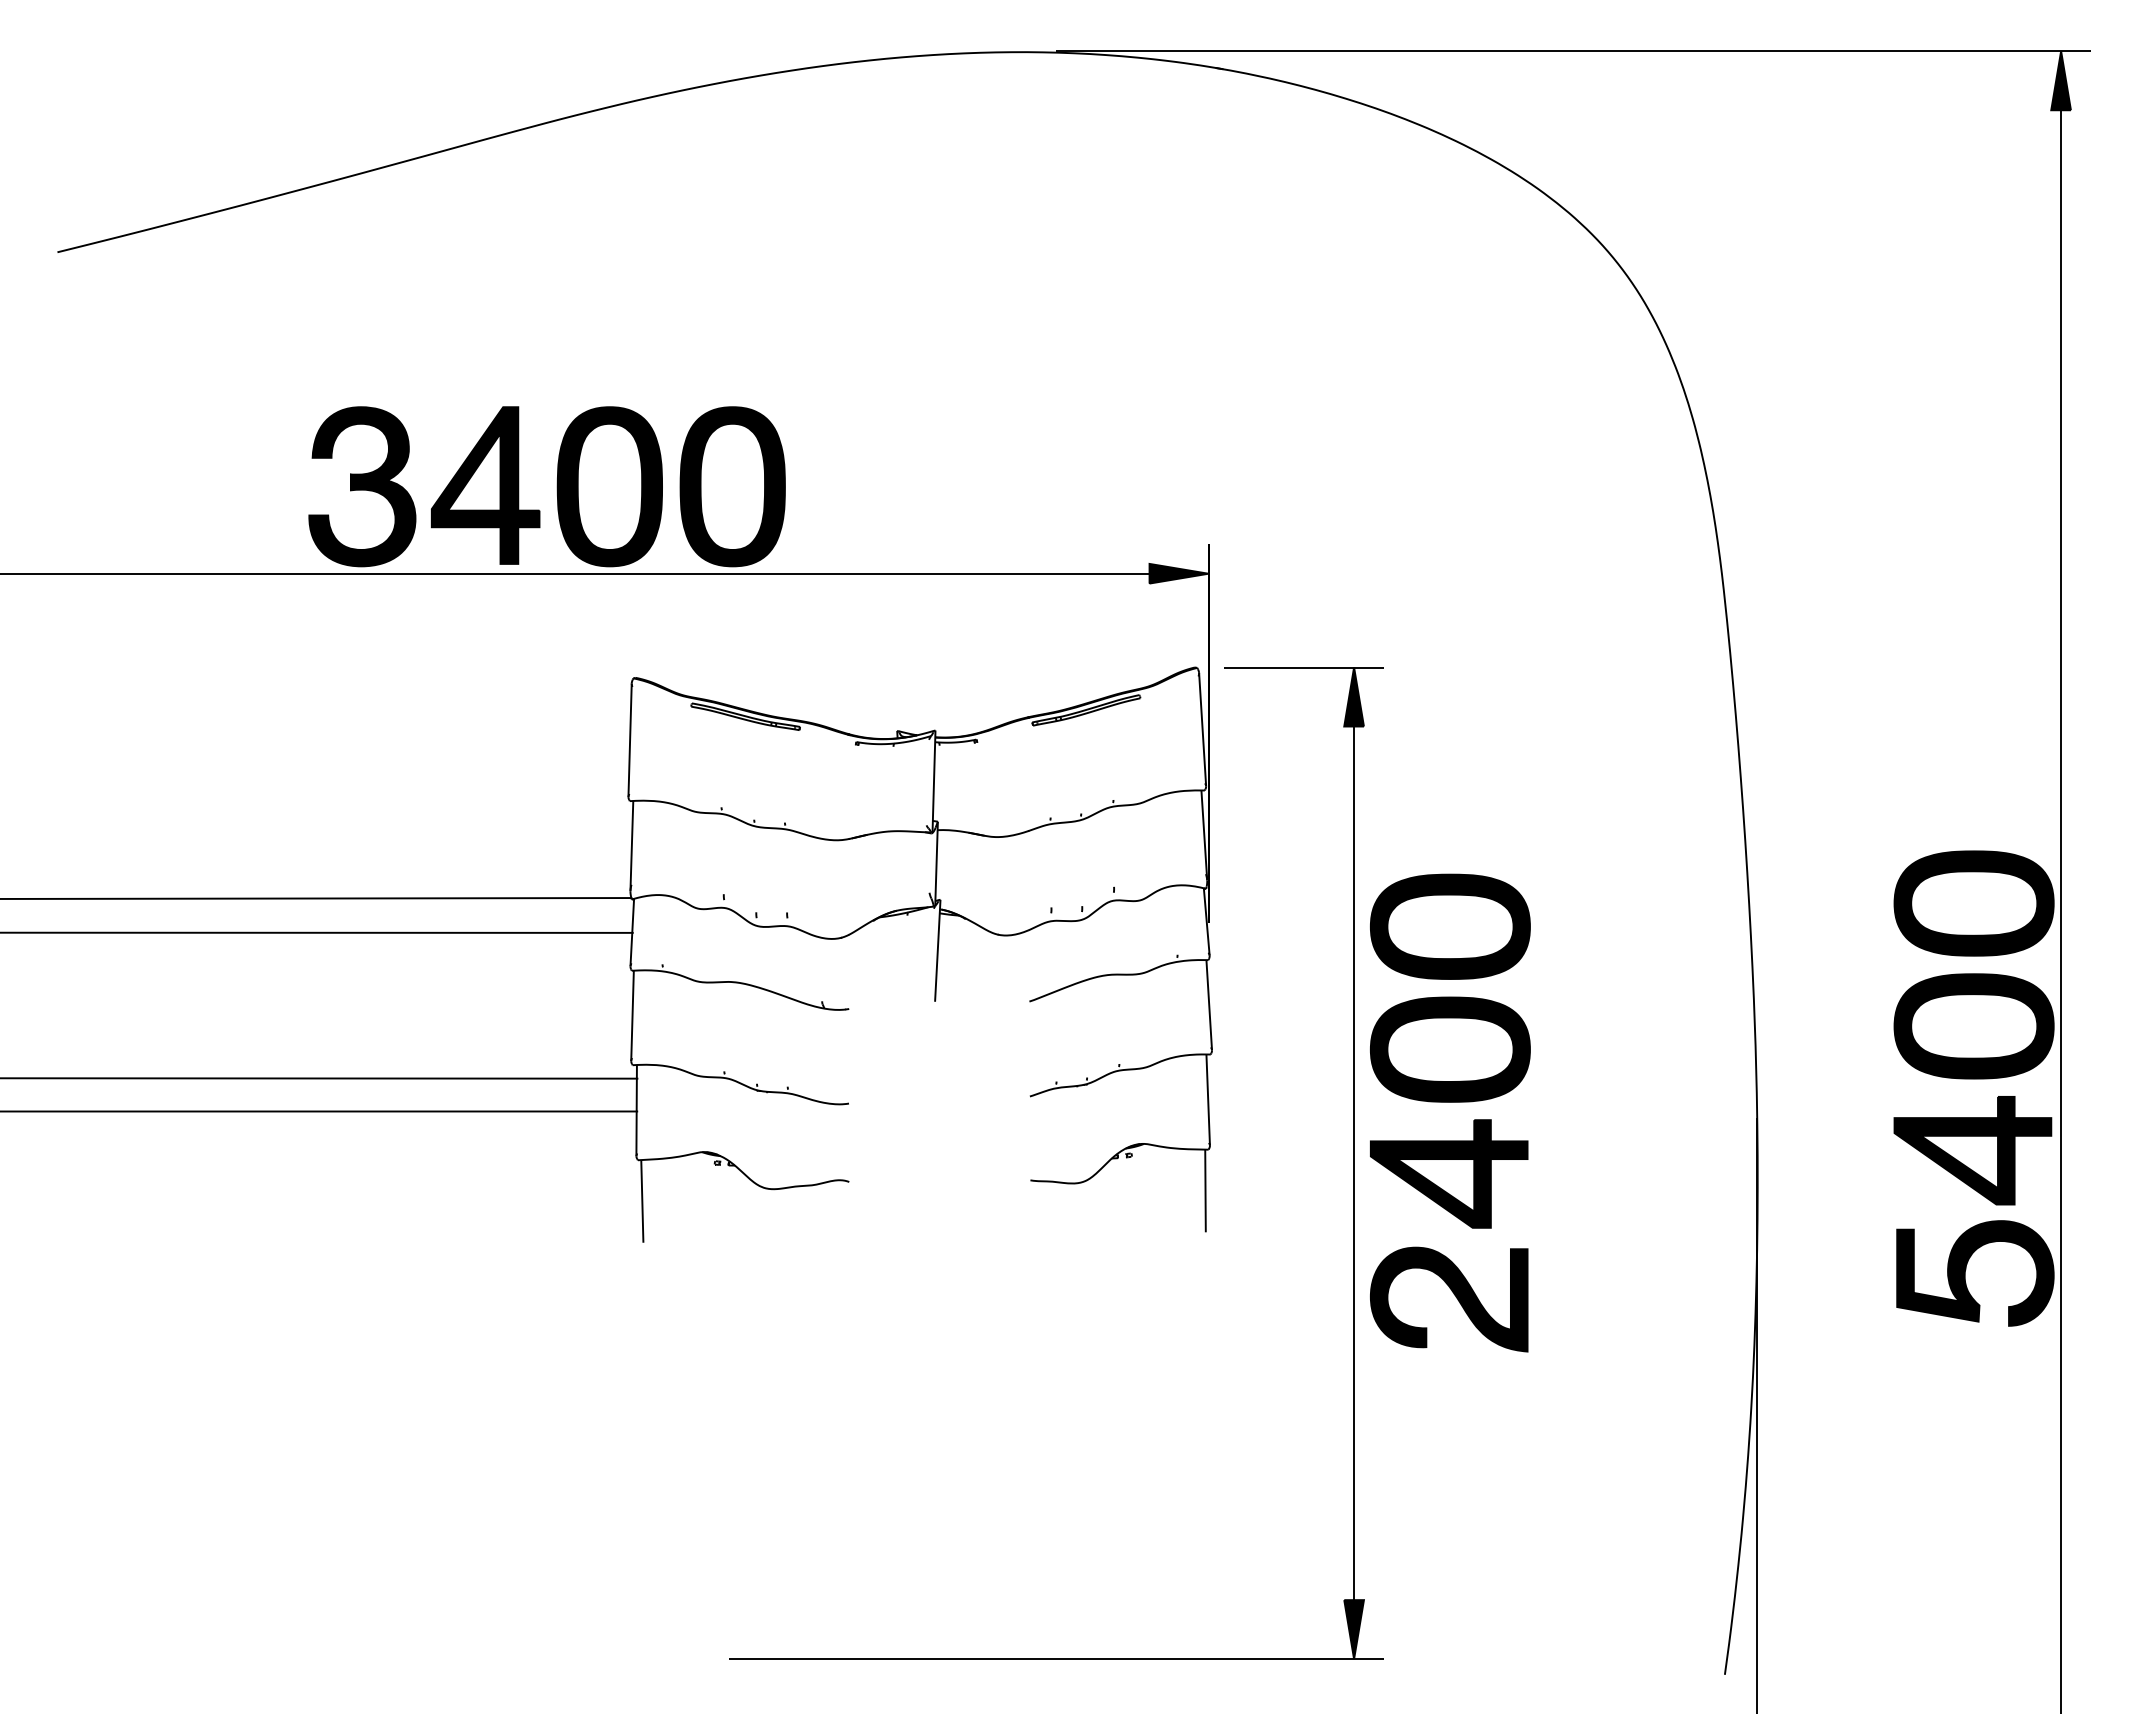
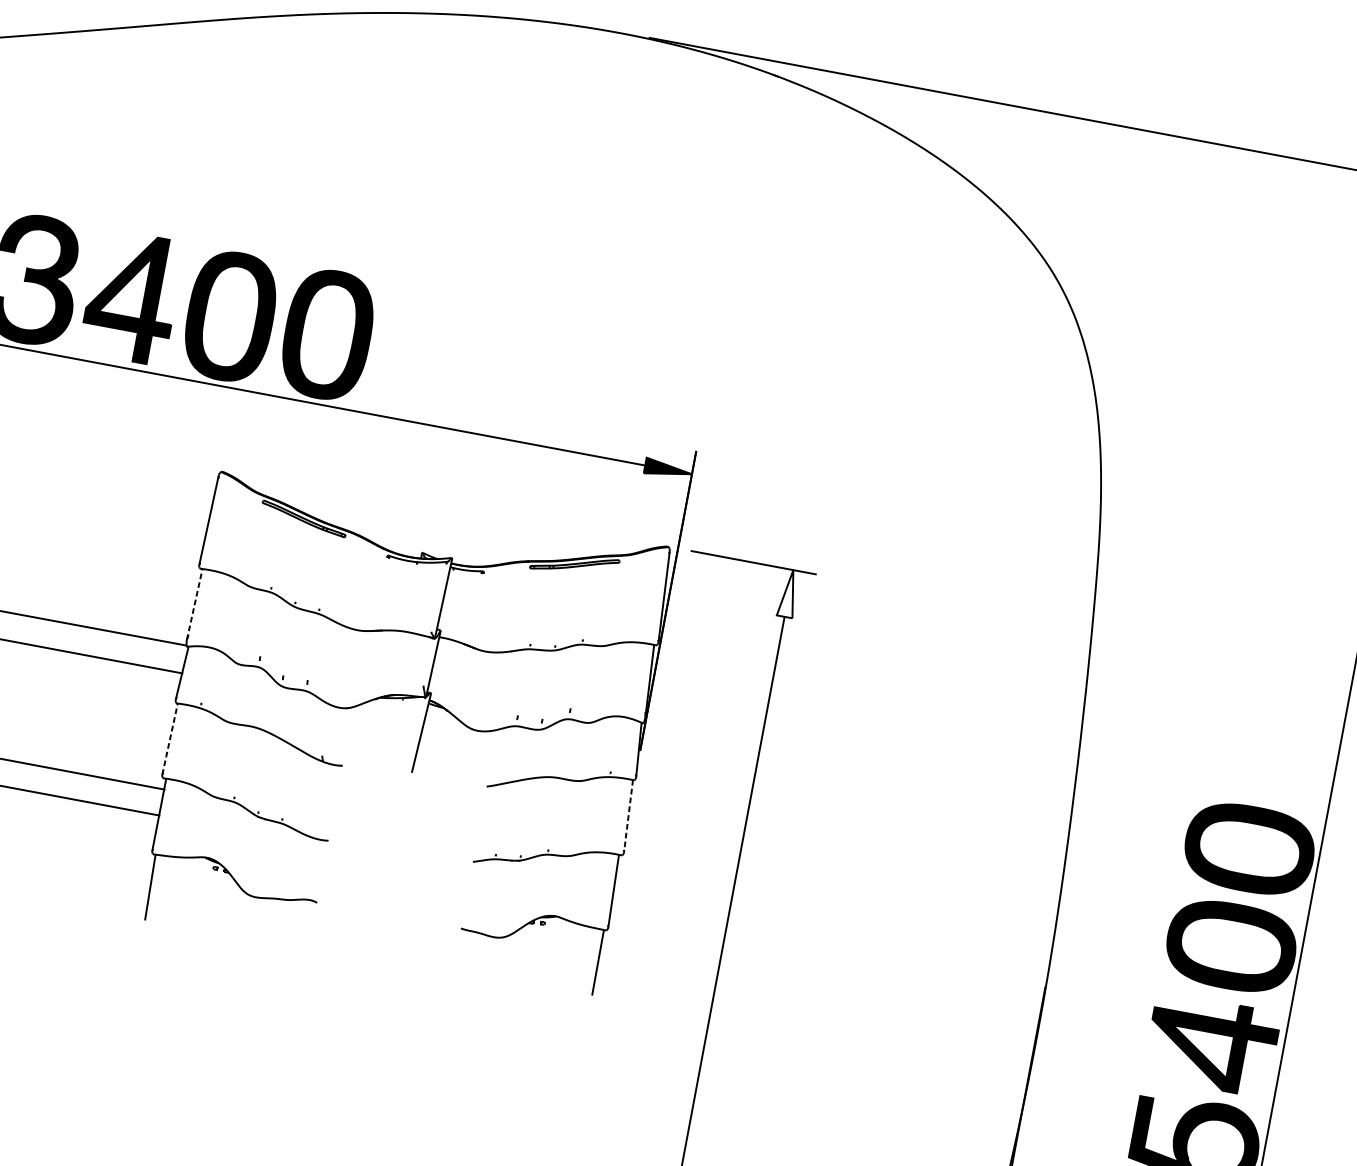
fill: (1353, 696) -> (788, 593), removed
line: (631, 845) -> (194, 604), solid -> dashed
line: (1209, 1005) -> (628, 816), solid -> dashed
line: (632, 1015) -> (170, 738), solid -> dashed
part: (1450, 1102) -> (805, 929), removed

